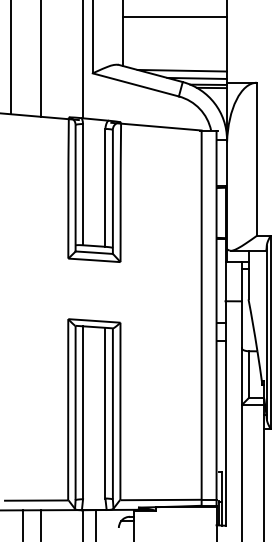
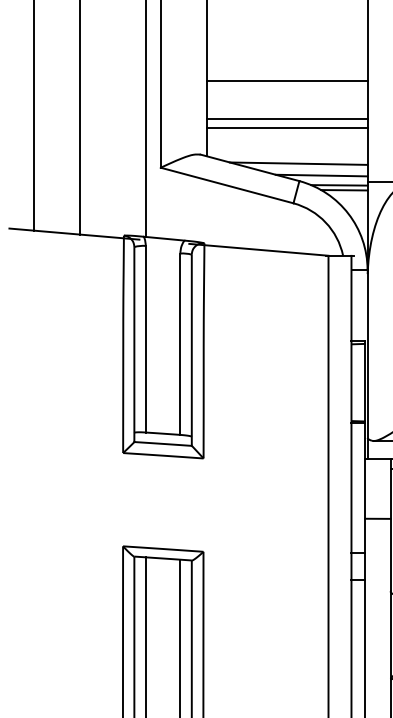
line: (174, 41) -> (286, 118), added
line: (174, 47) -> (286, 127), added

